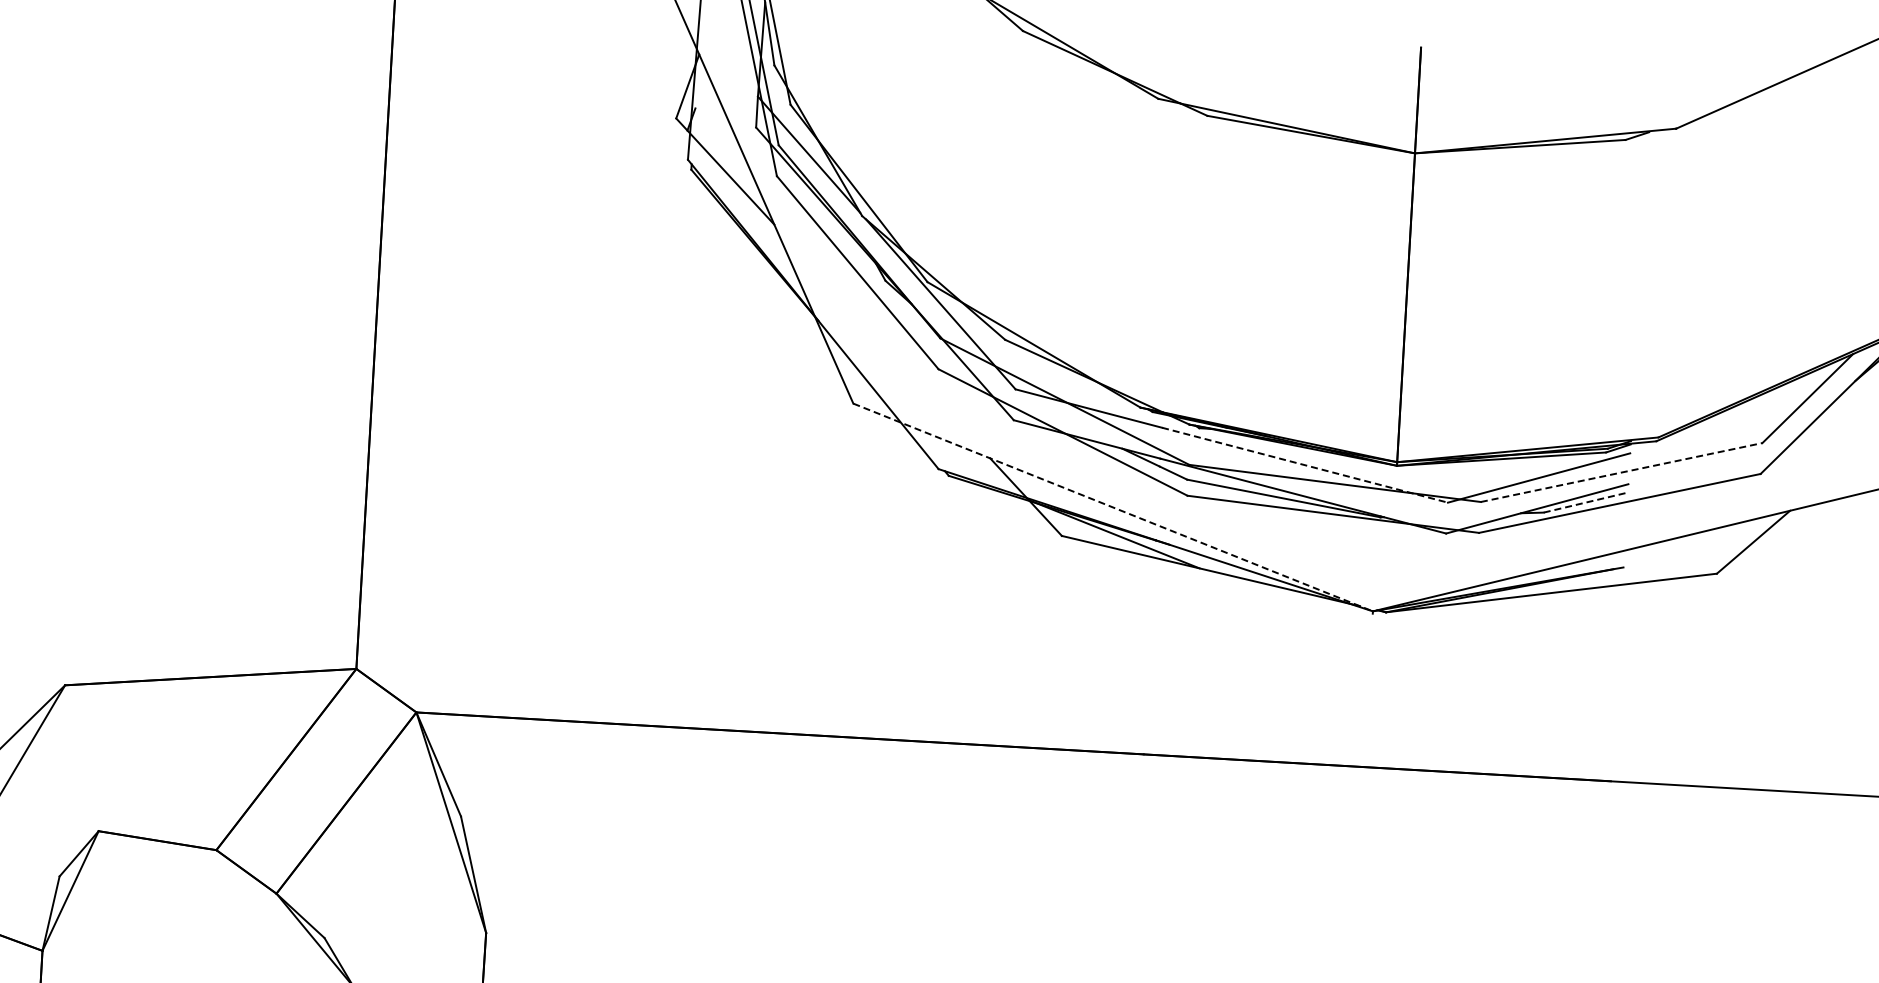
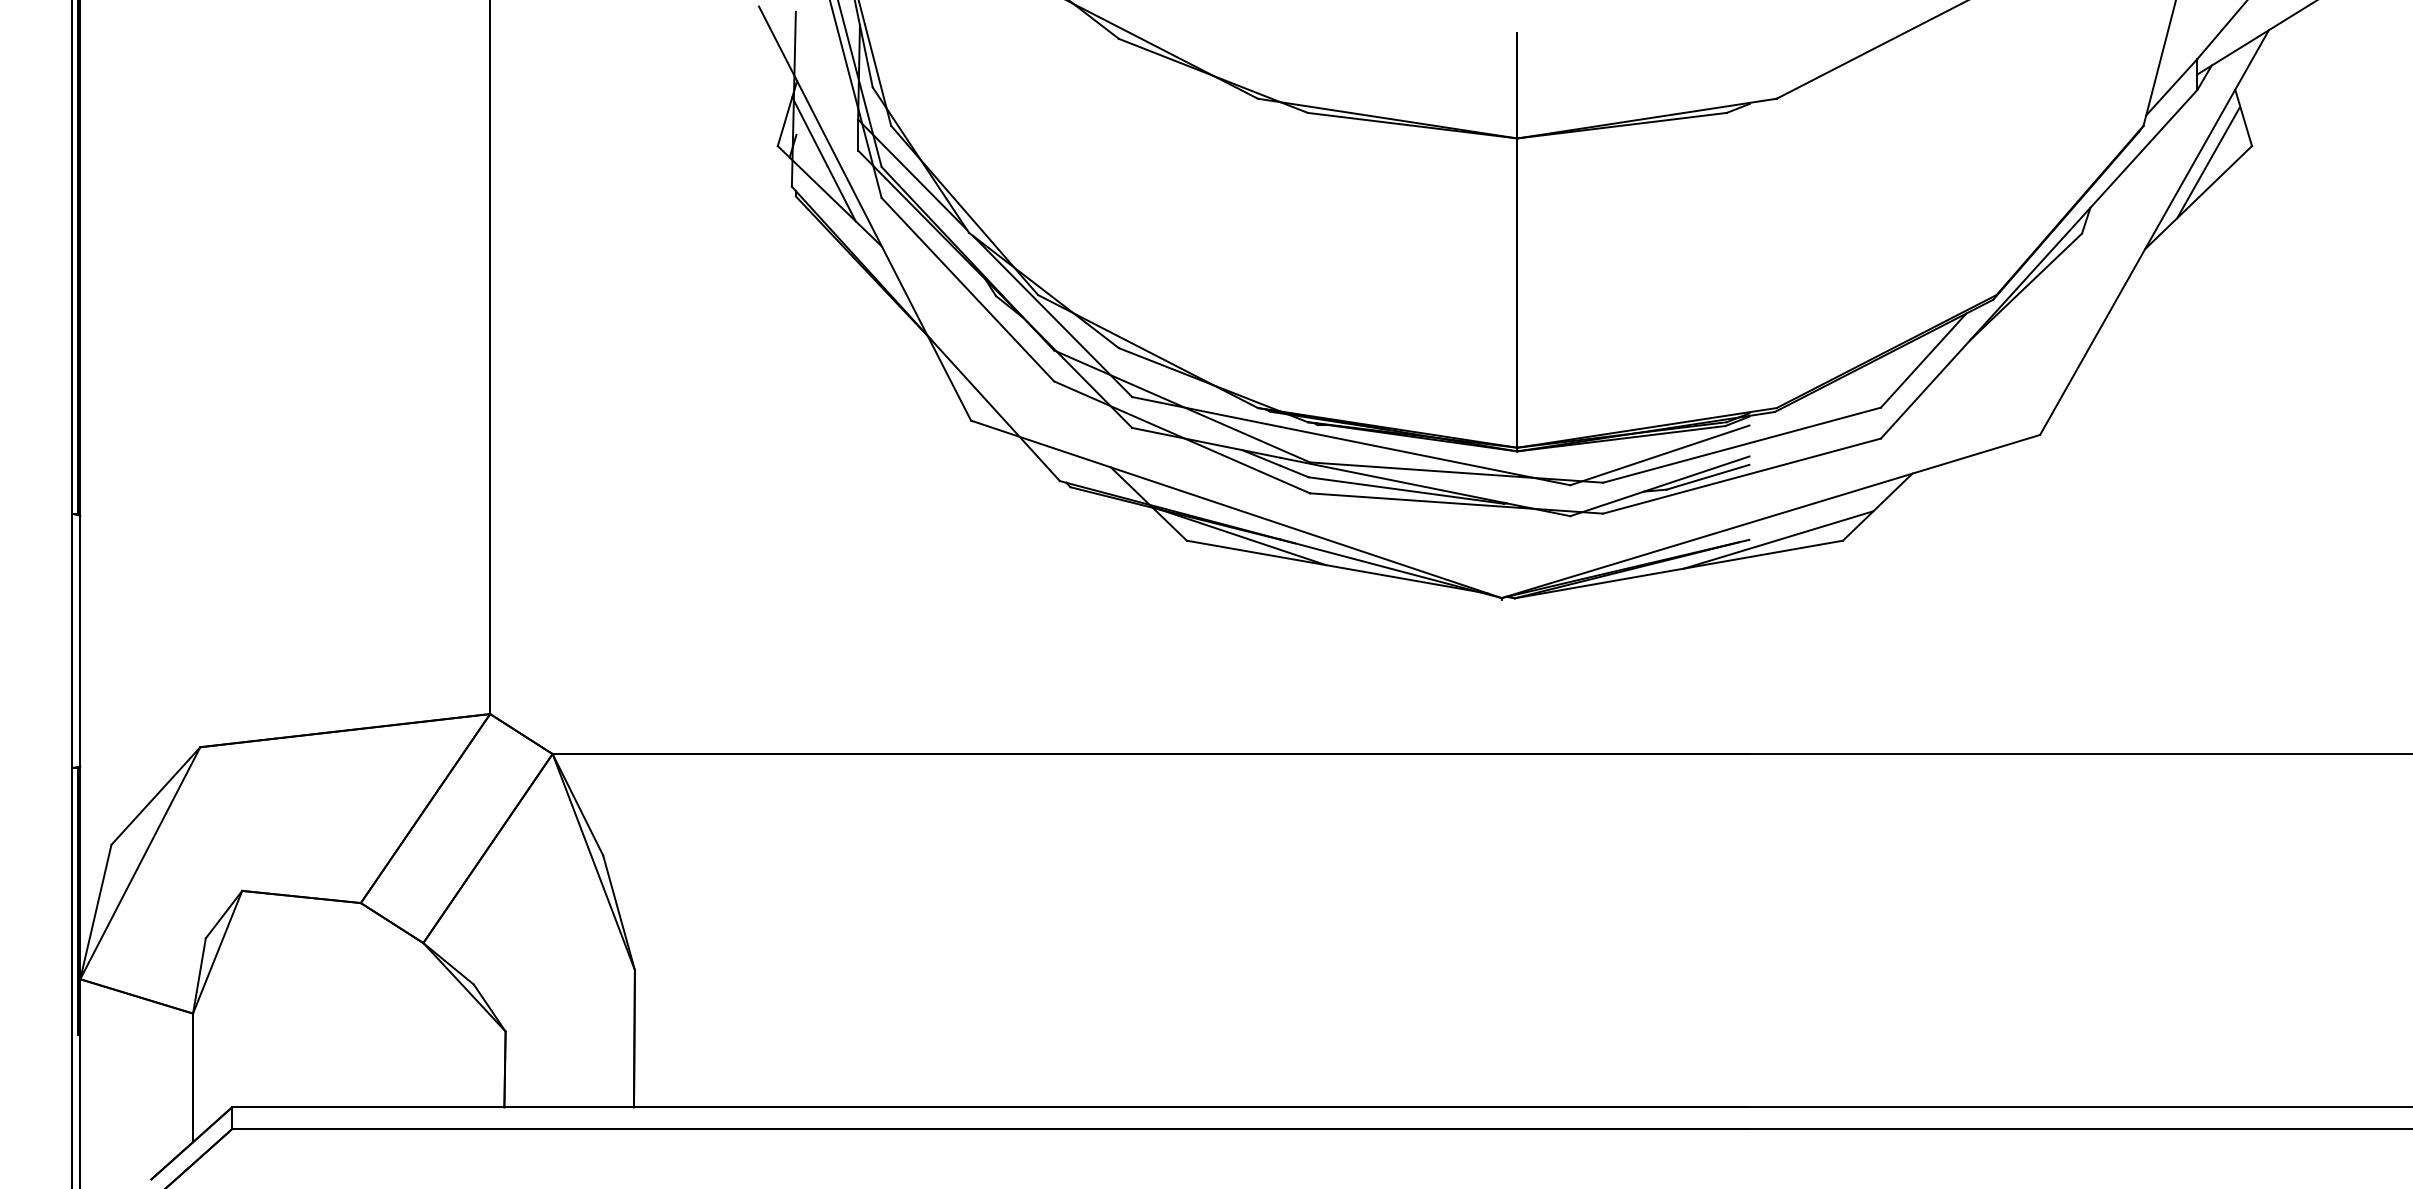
line: (721, 134) -> (823, 159), added
line: (1304, 465) -> (1425, 456), dashed -> solid
line: (1622, 472) -> (1742, 445), dashed -> solid
line: (1586, 502) -> (1708, 477), dashed -> solid
line: (1113, 507) -> (1236, 509), dashed -> solid
line: (1652, 568) -> (1778, 539), added

